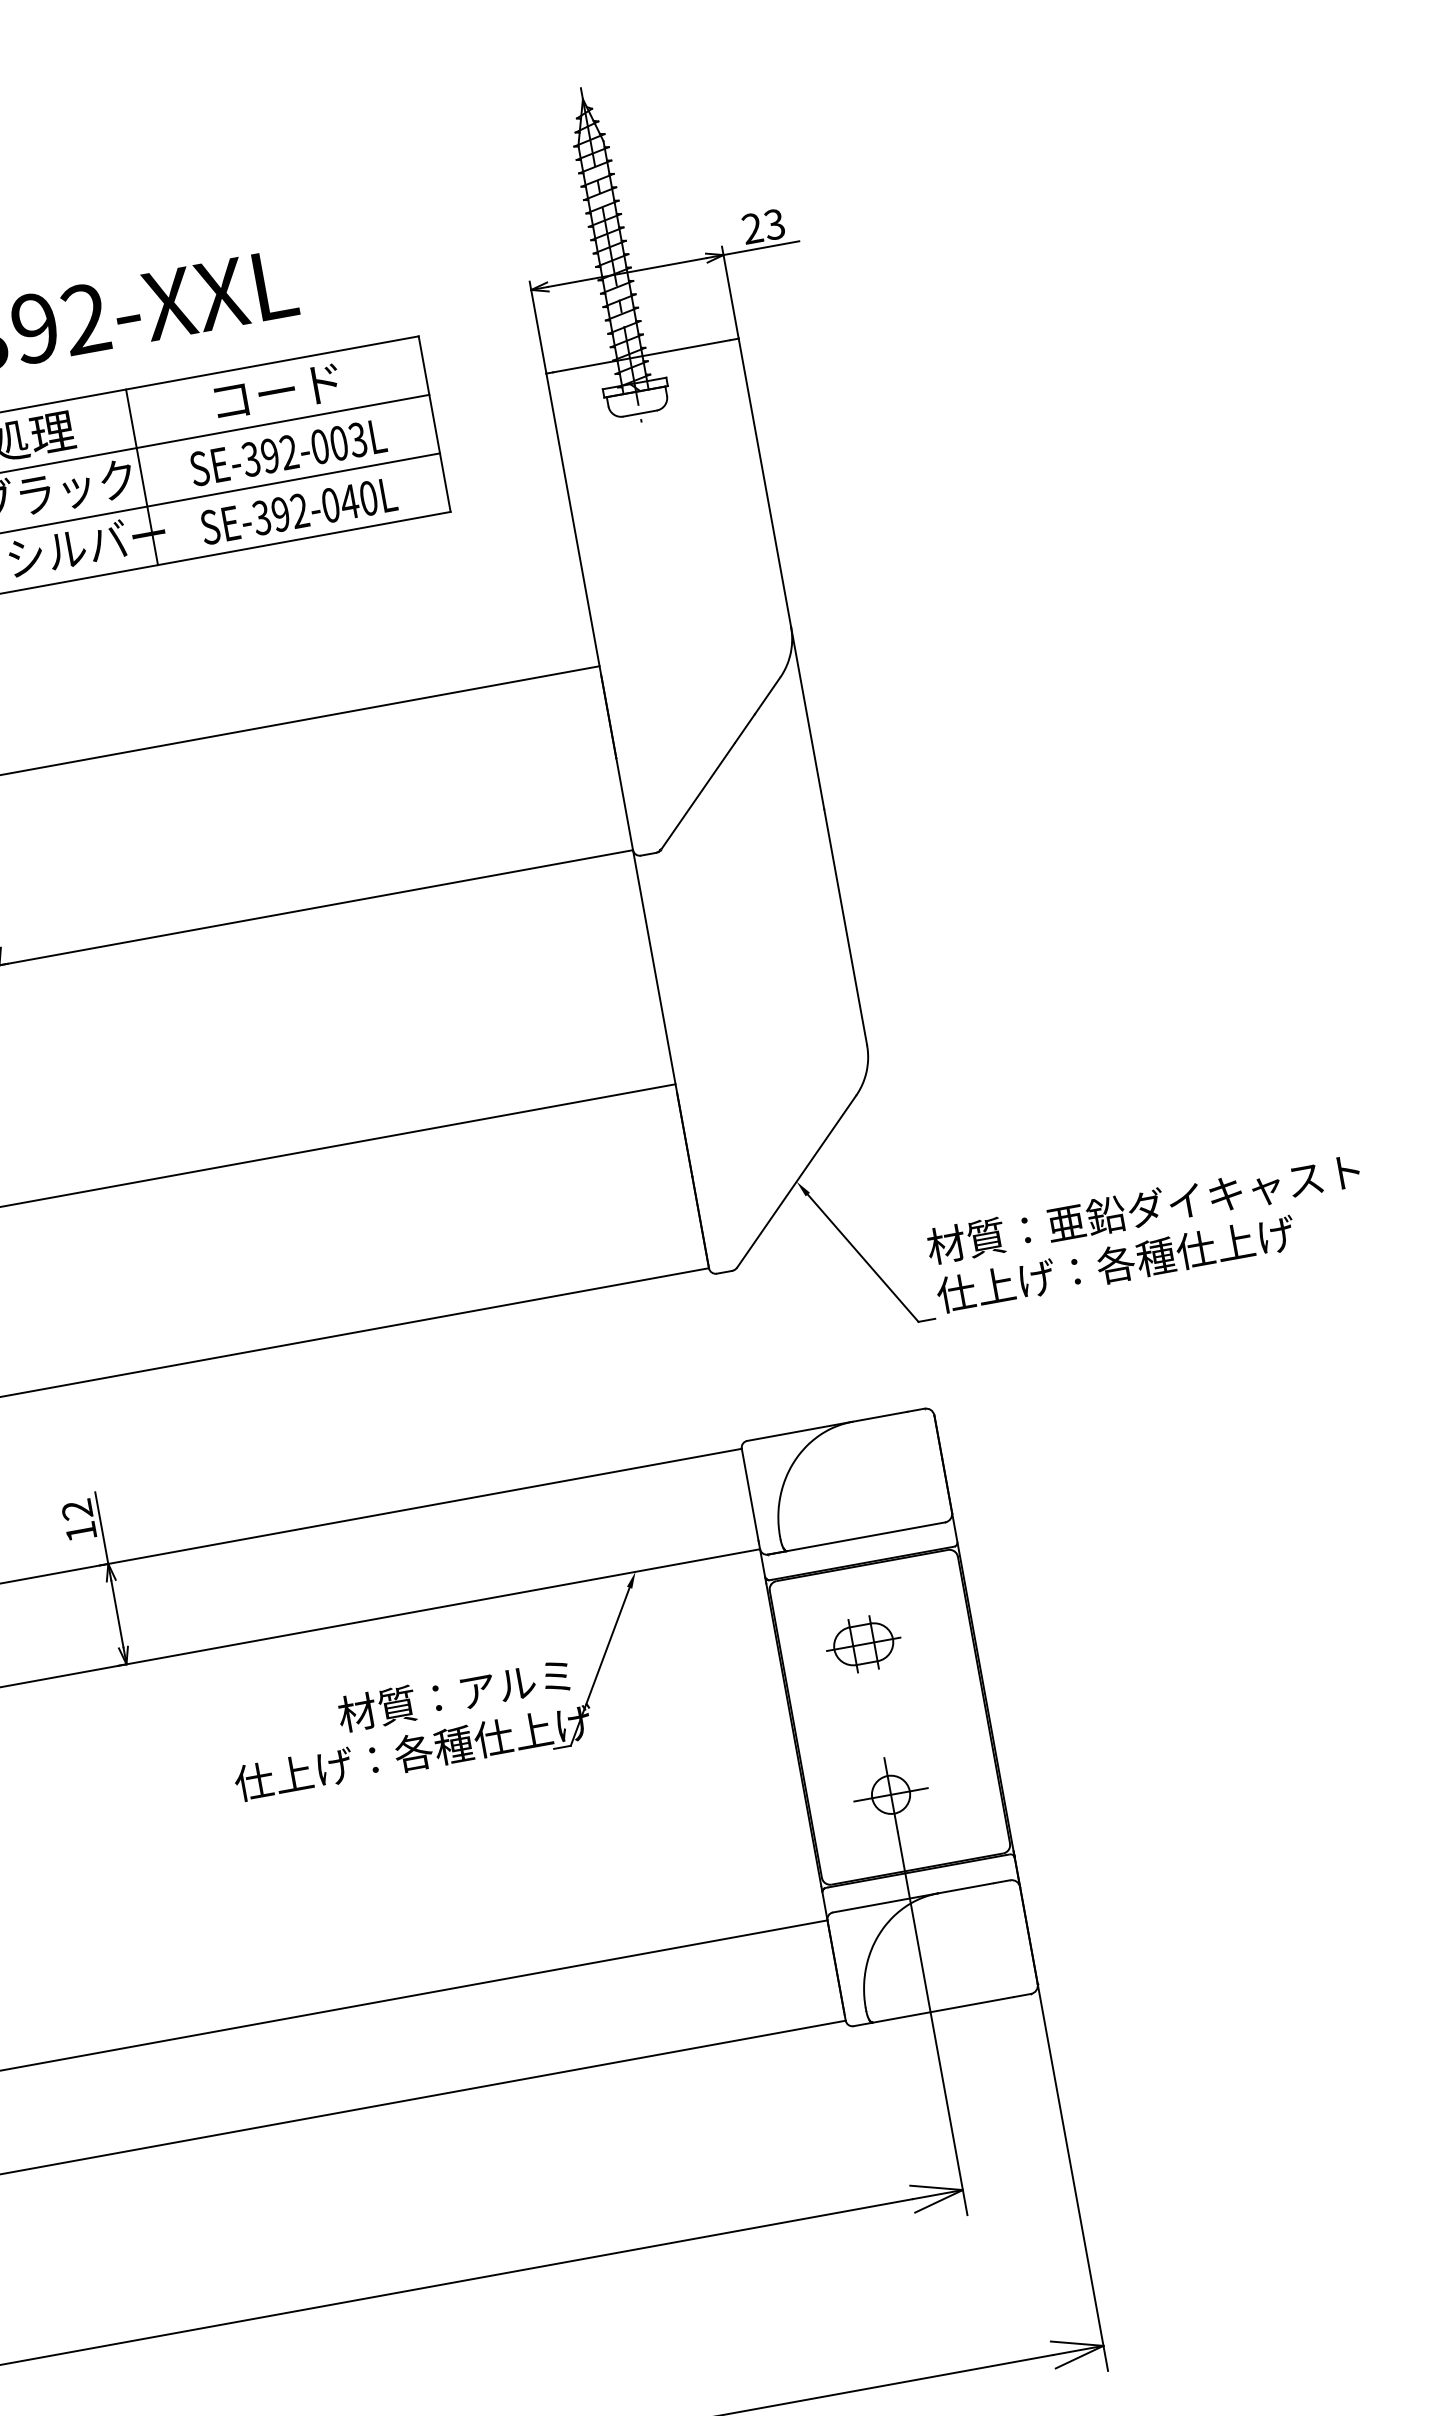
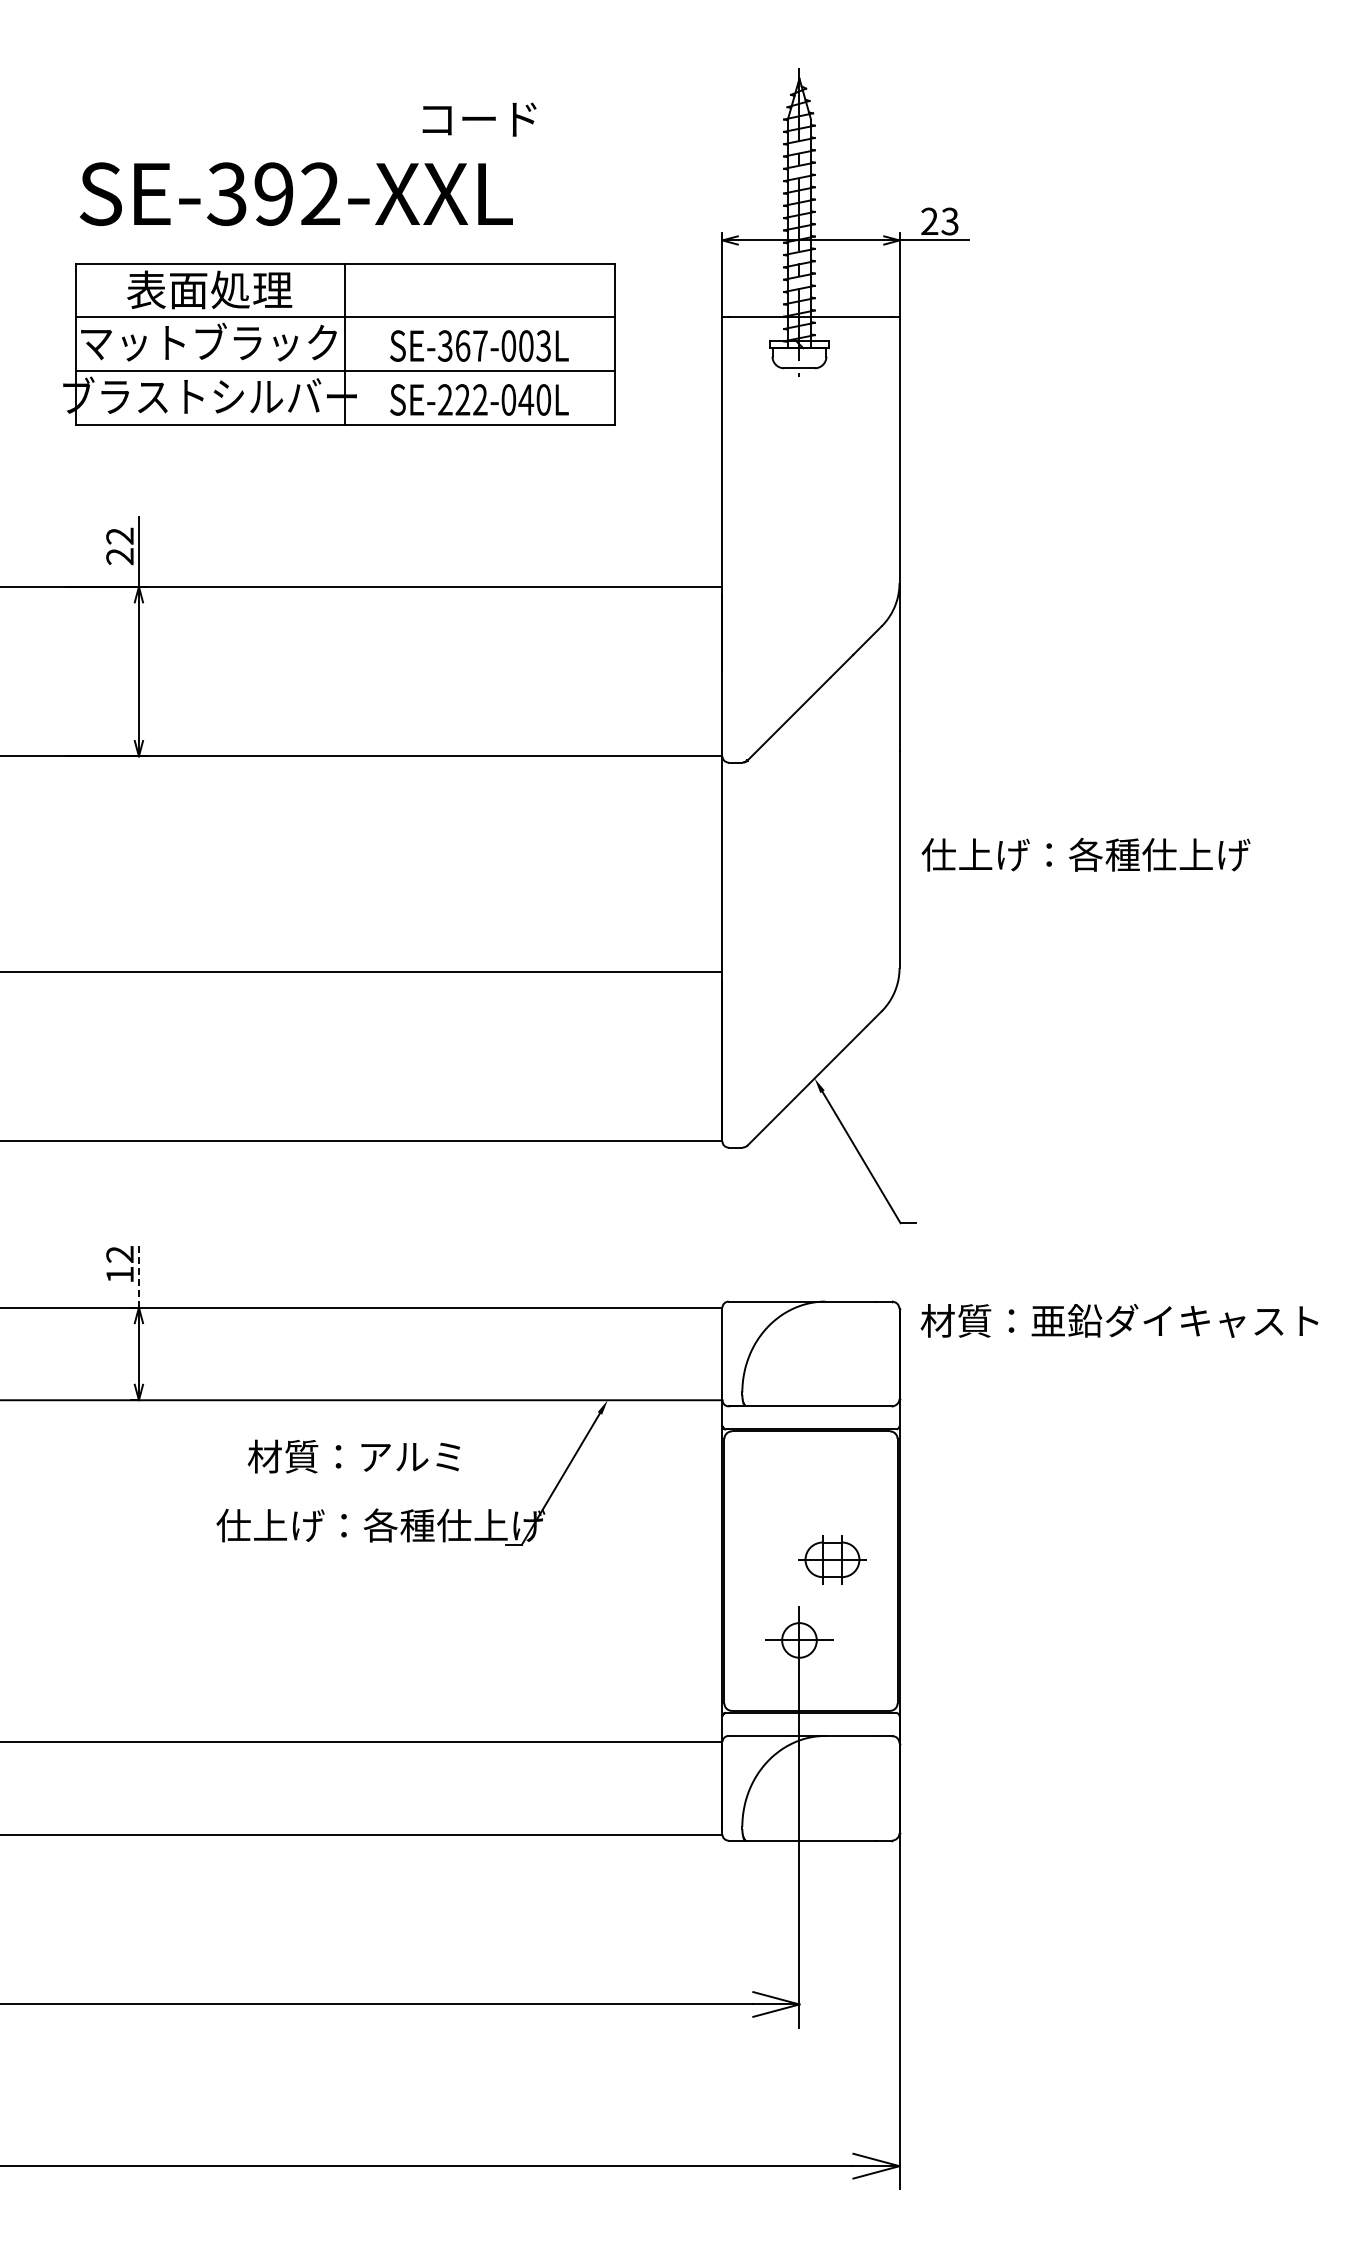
text: (277, 392) -> (479, 119), moved
text: (279, 453) -> (471, 345), SE-392-003L -> SE-367-003L
text: (270, 515) -> (453, 399), SE-392-040L -> SE-222-040L
text: (1143, 1208) -> (1119, 1320), moved
text: (1115, 1263) -> (1085, 854), moved
line: (101, 1527) -> (138, 1274), solid -> dashed
part: (863, 1643) -> (832, 1559), moved
text: (453, 1694) -> (353, 1456), moved

